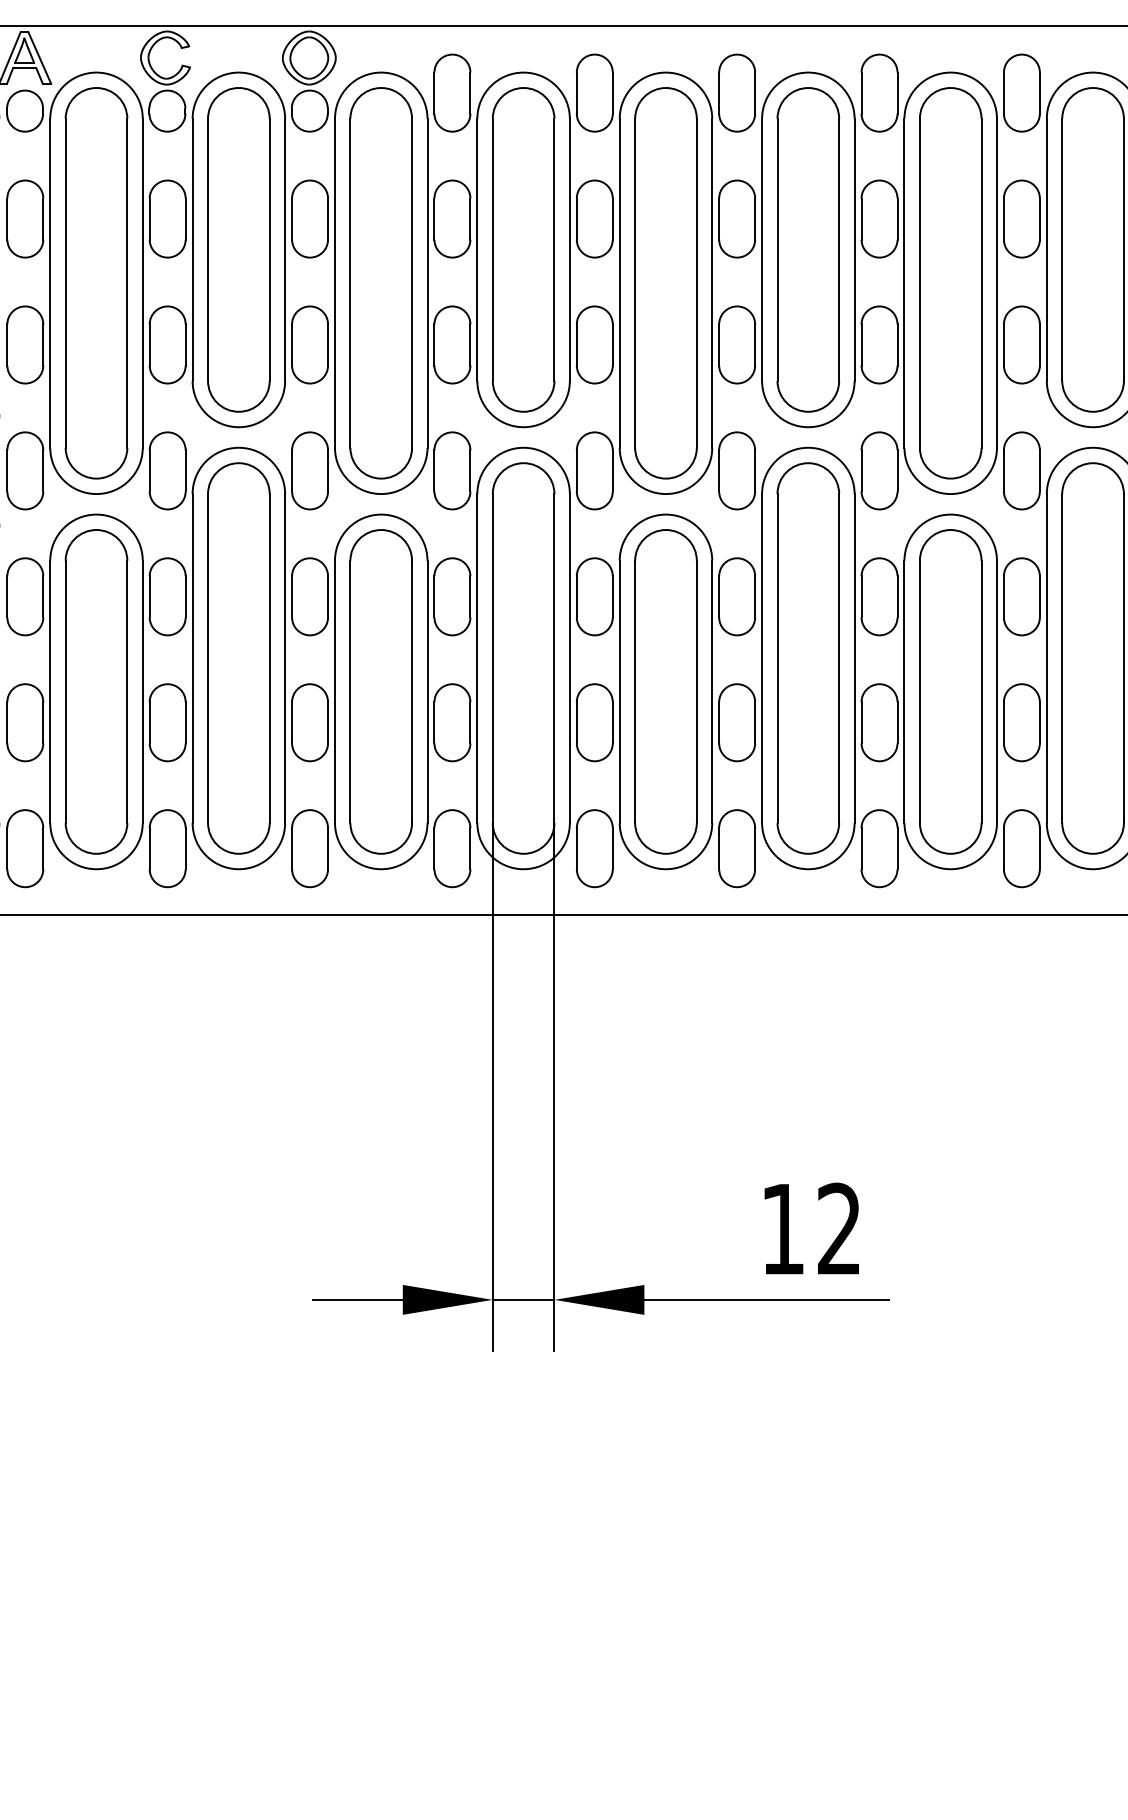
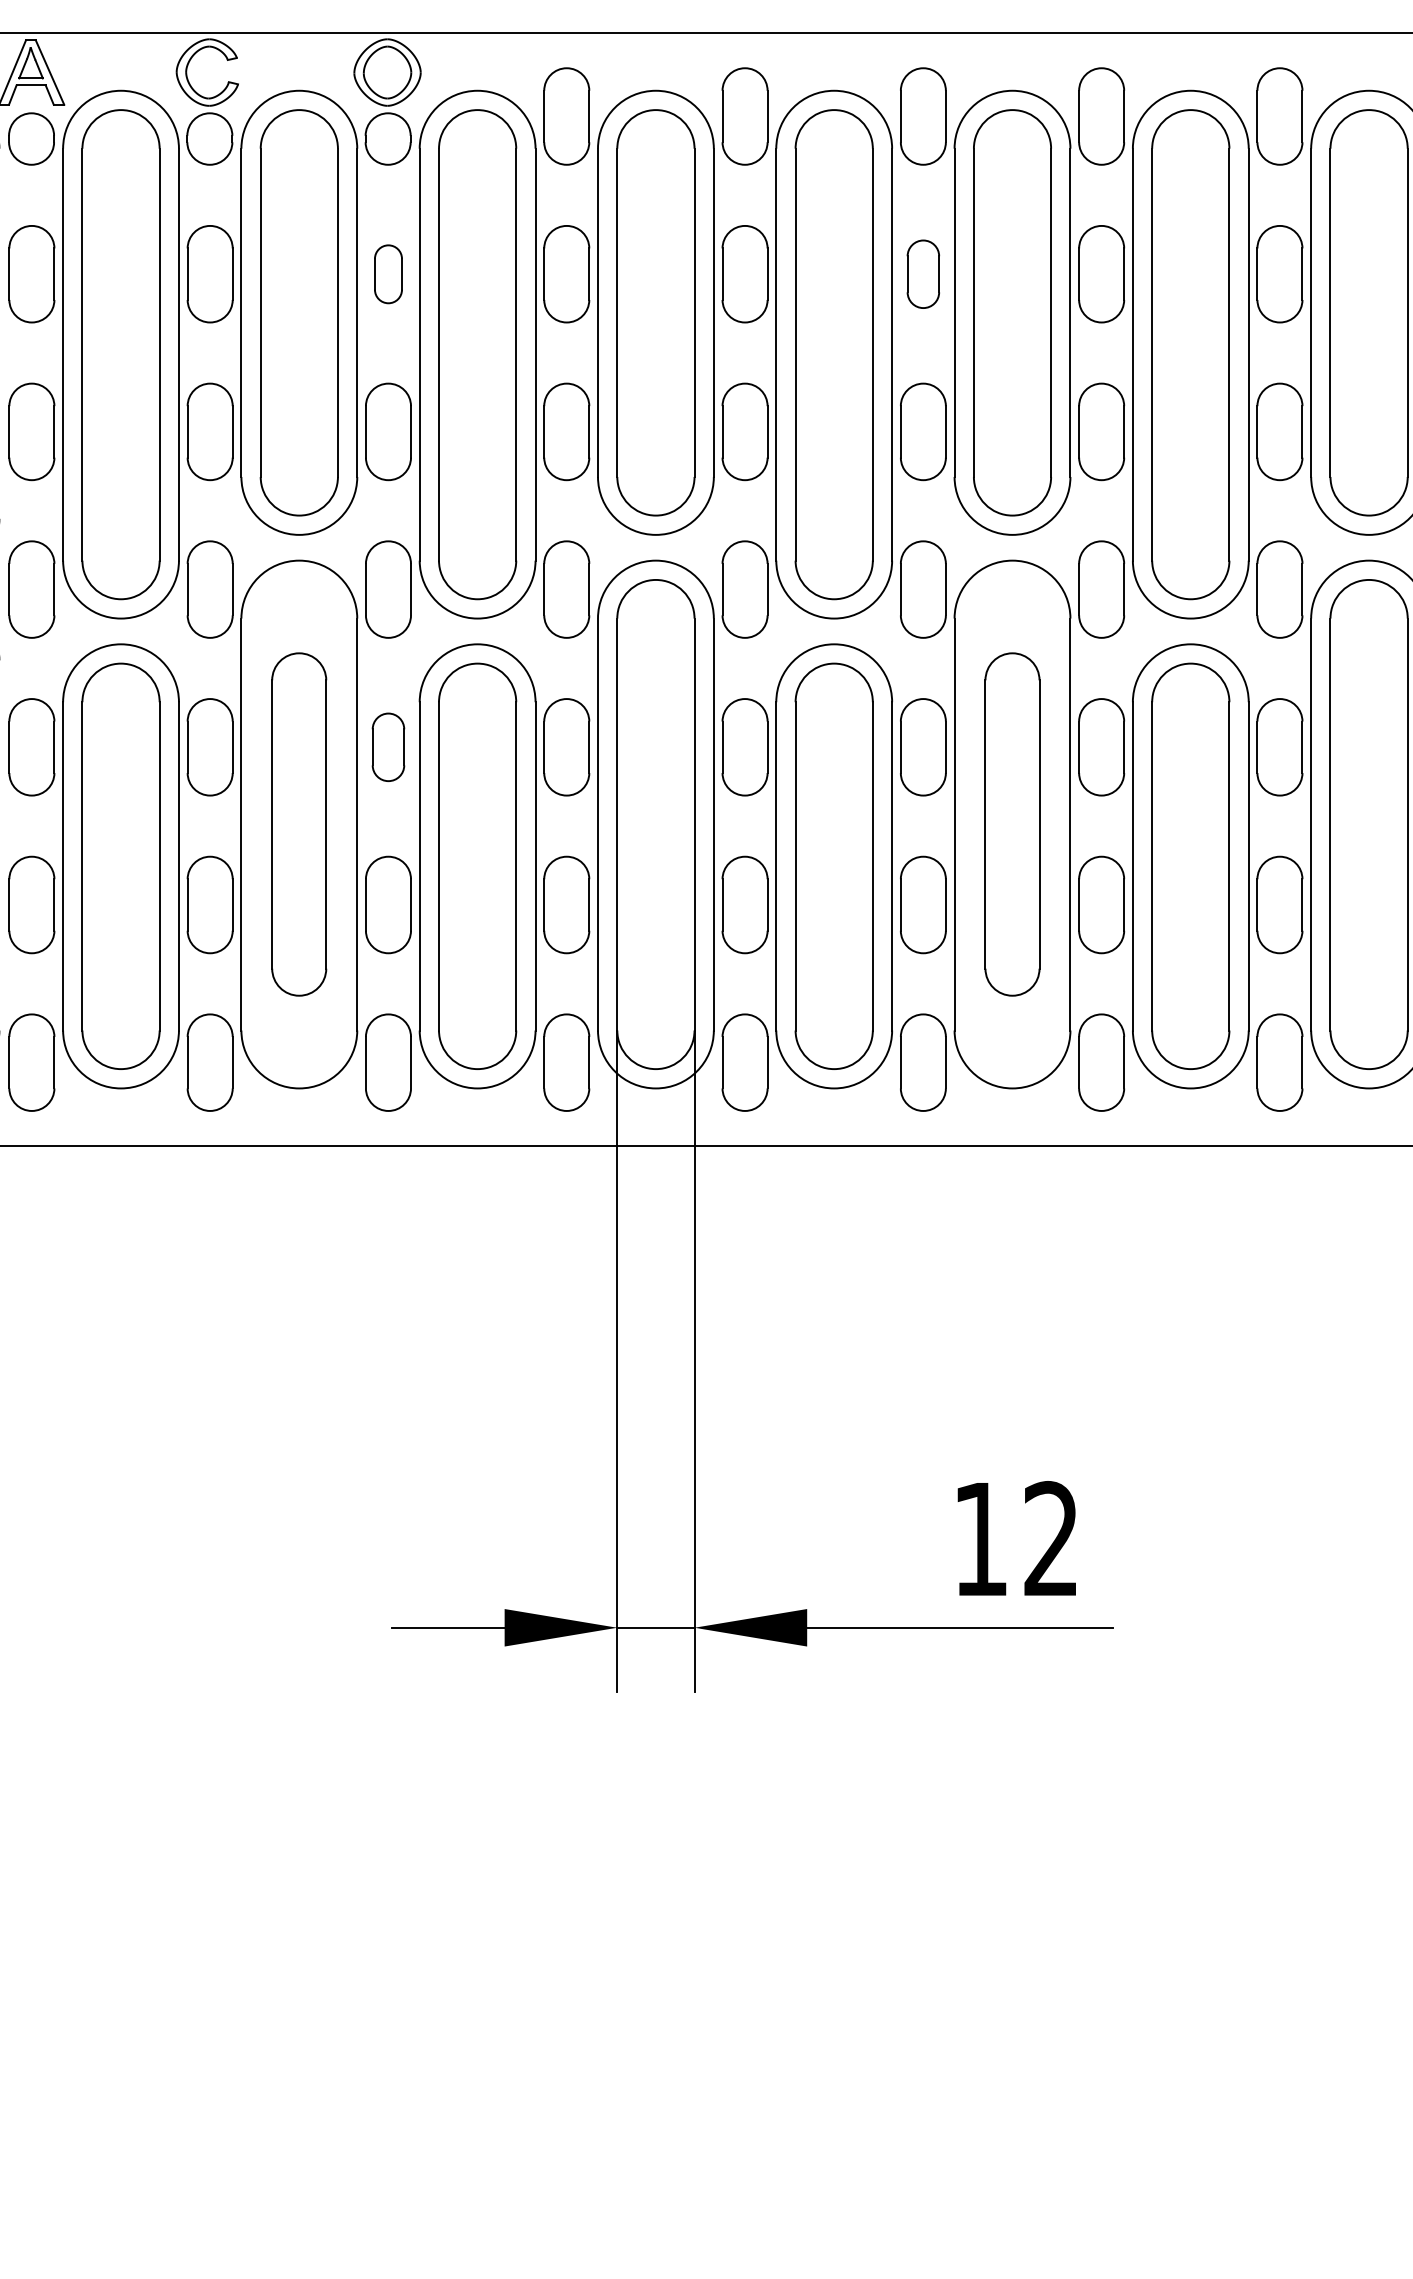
part: (310, 219) -> (388, 274), size x0.6
part: (737, 219) -> (923, 274), size x0.7
part: (310, 596) -> (388, 747), size x0.7
part: (238, 658) -> (298, 824), size x0.7
part: (808, 658) -> (1012, 824), size x0.7

